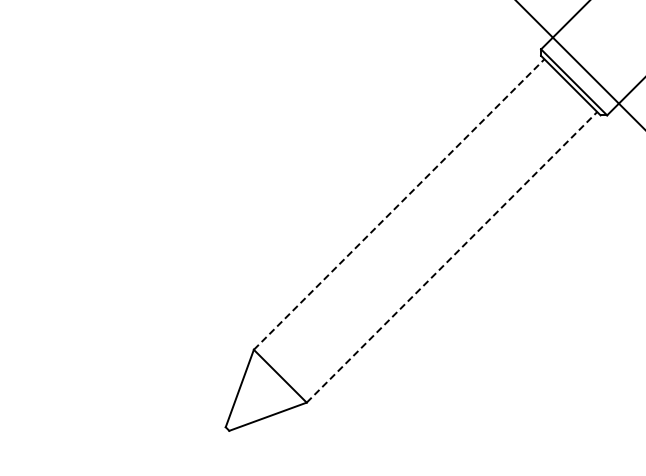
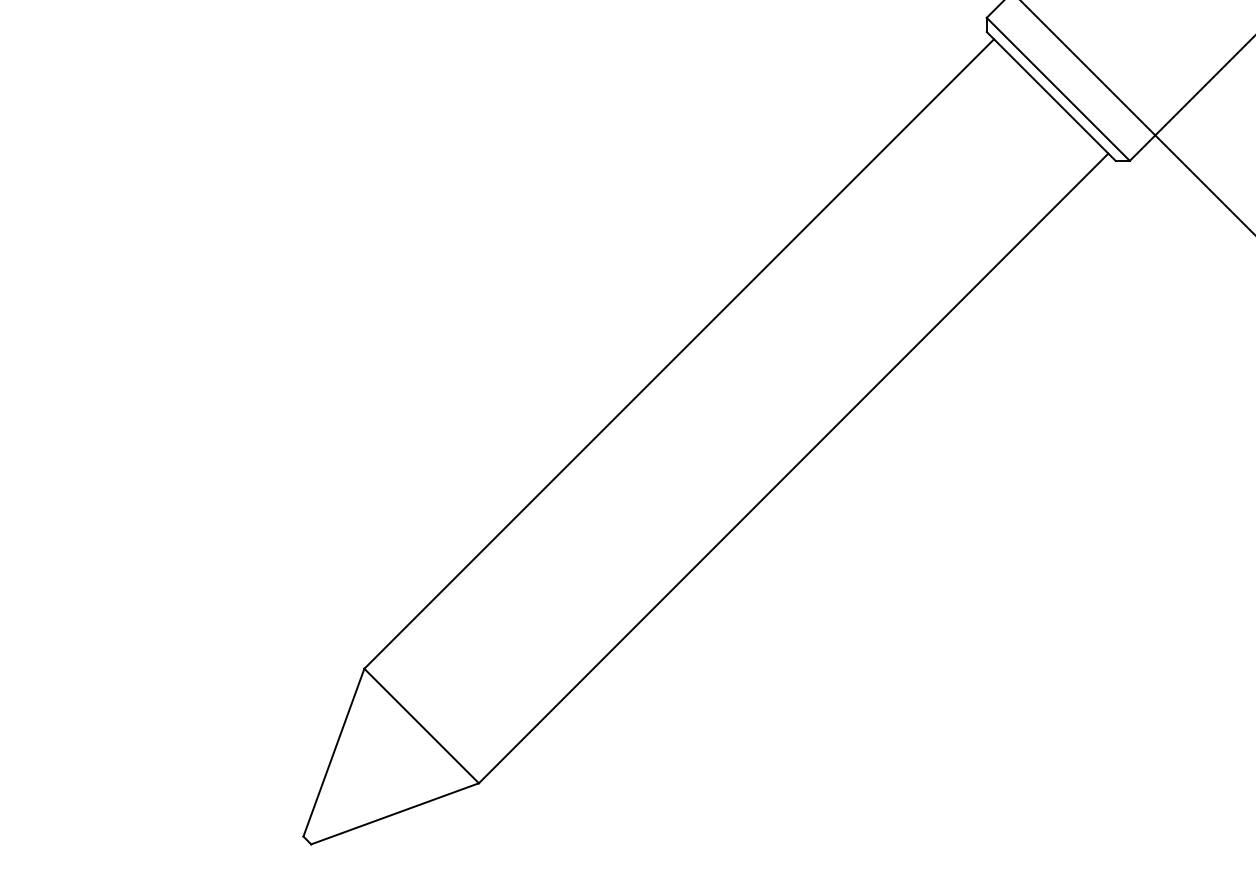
line: (399, 204) -> (679, 353), dashed -> solid
line: (452, 256) -> (794, 466), dashed -> solid

